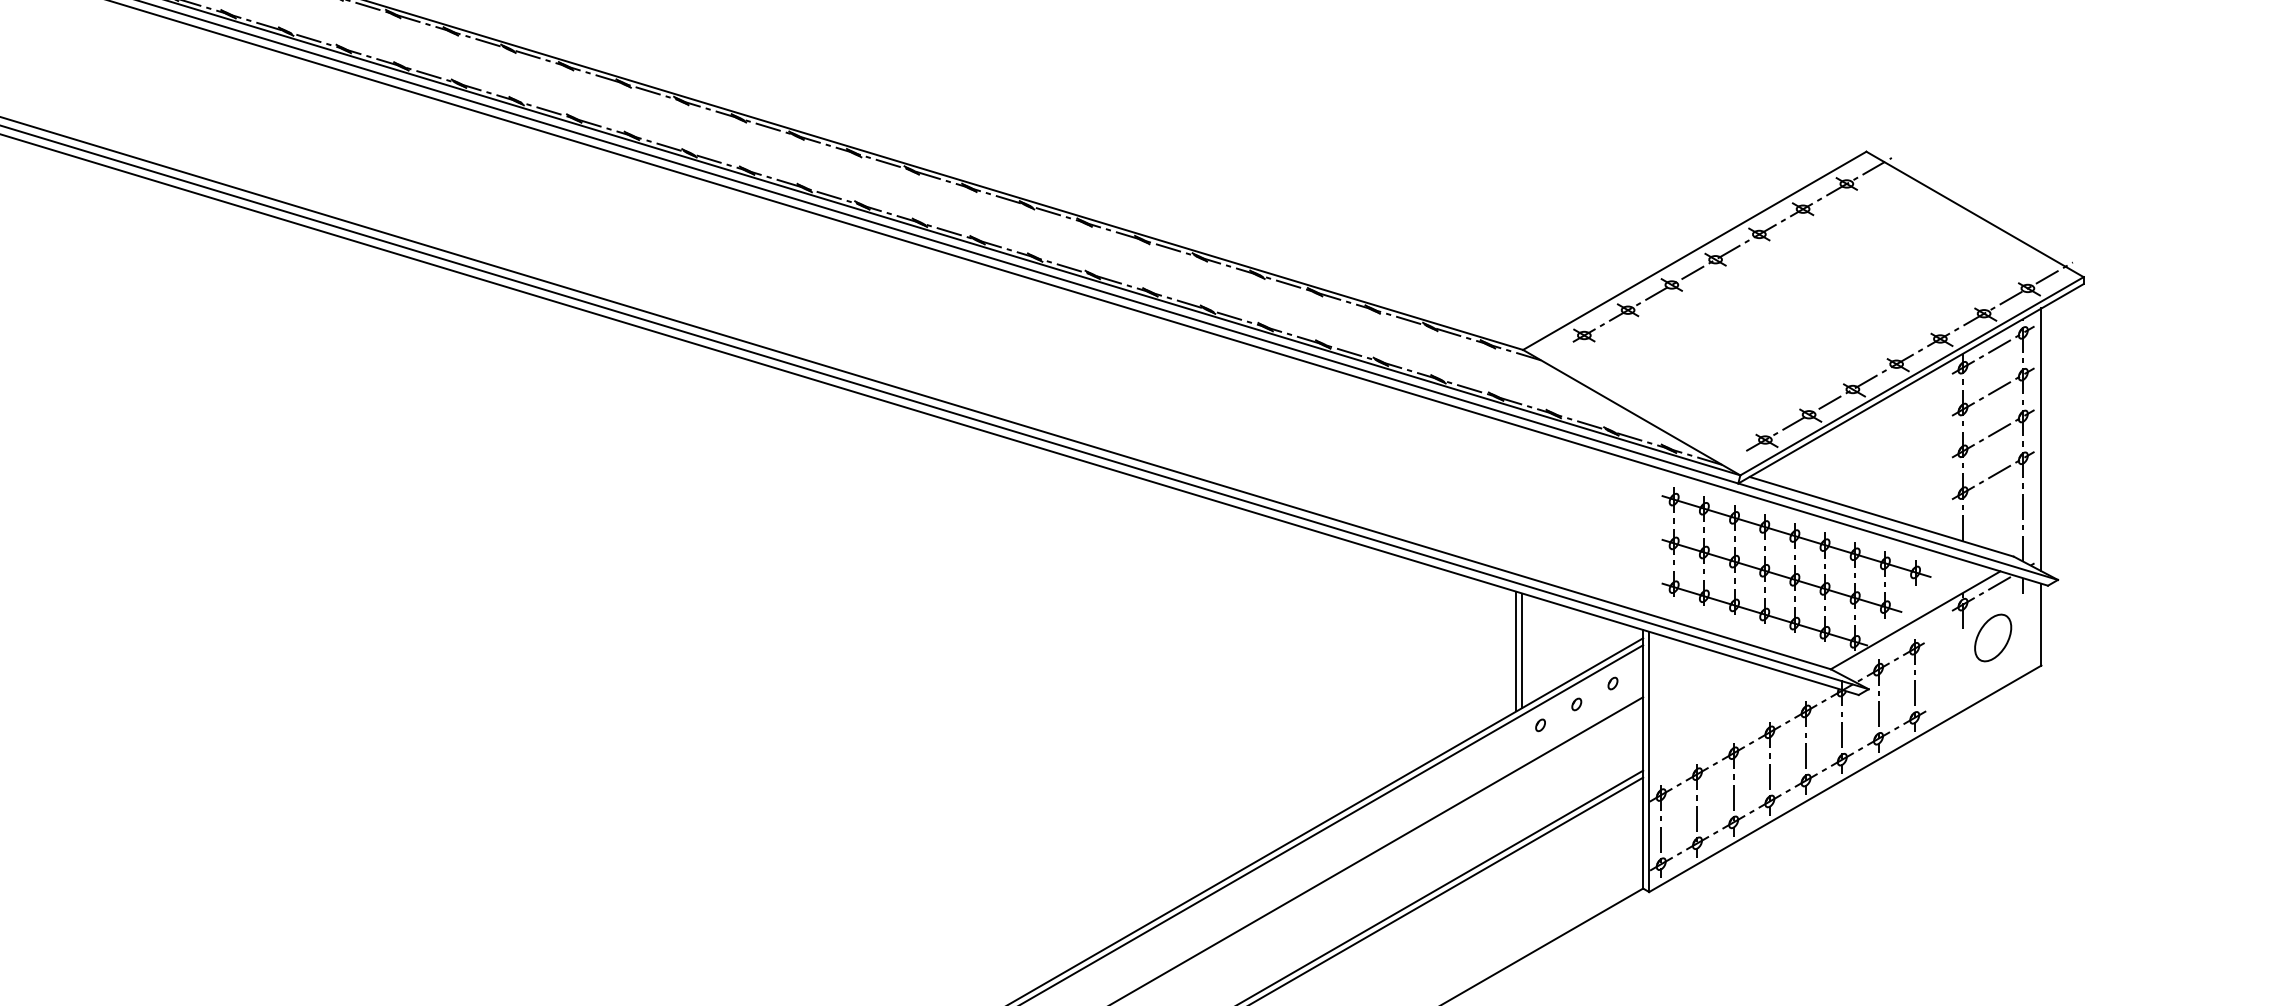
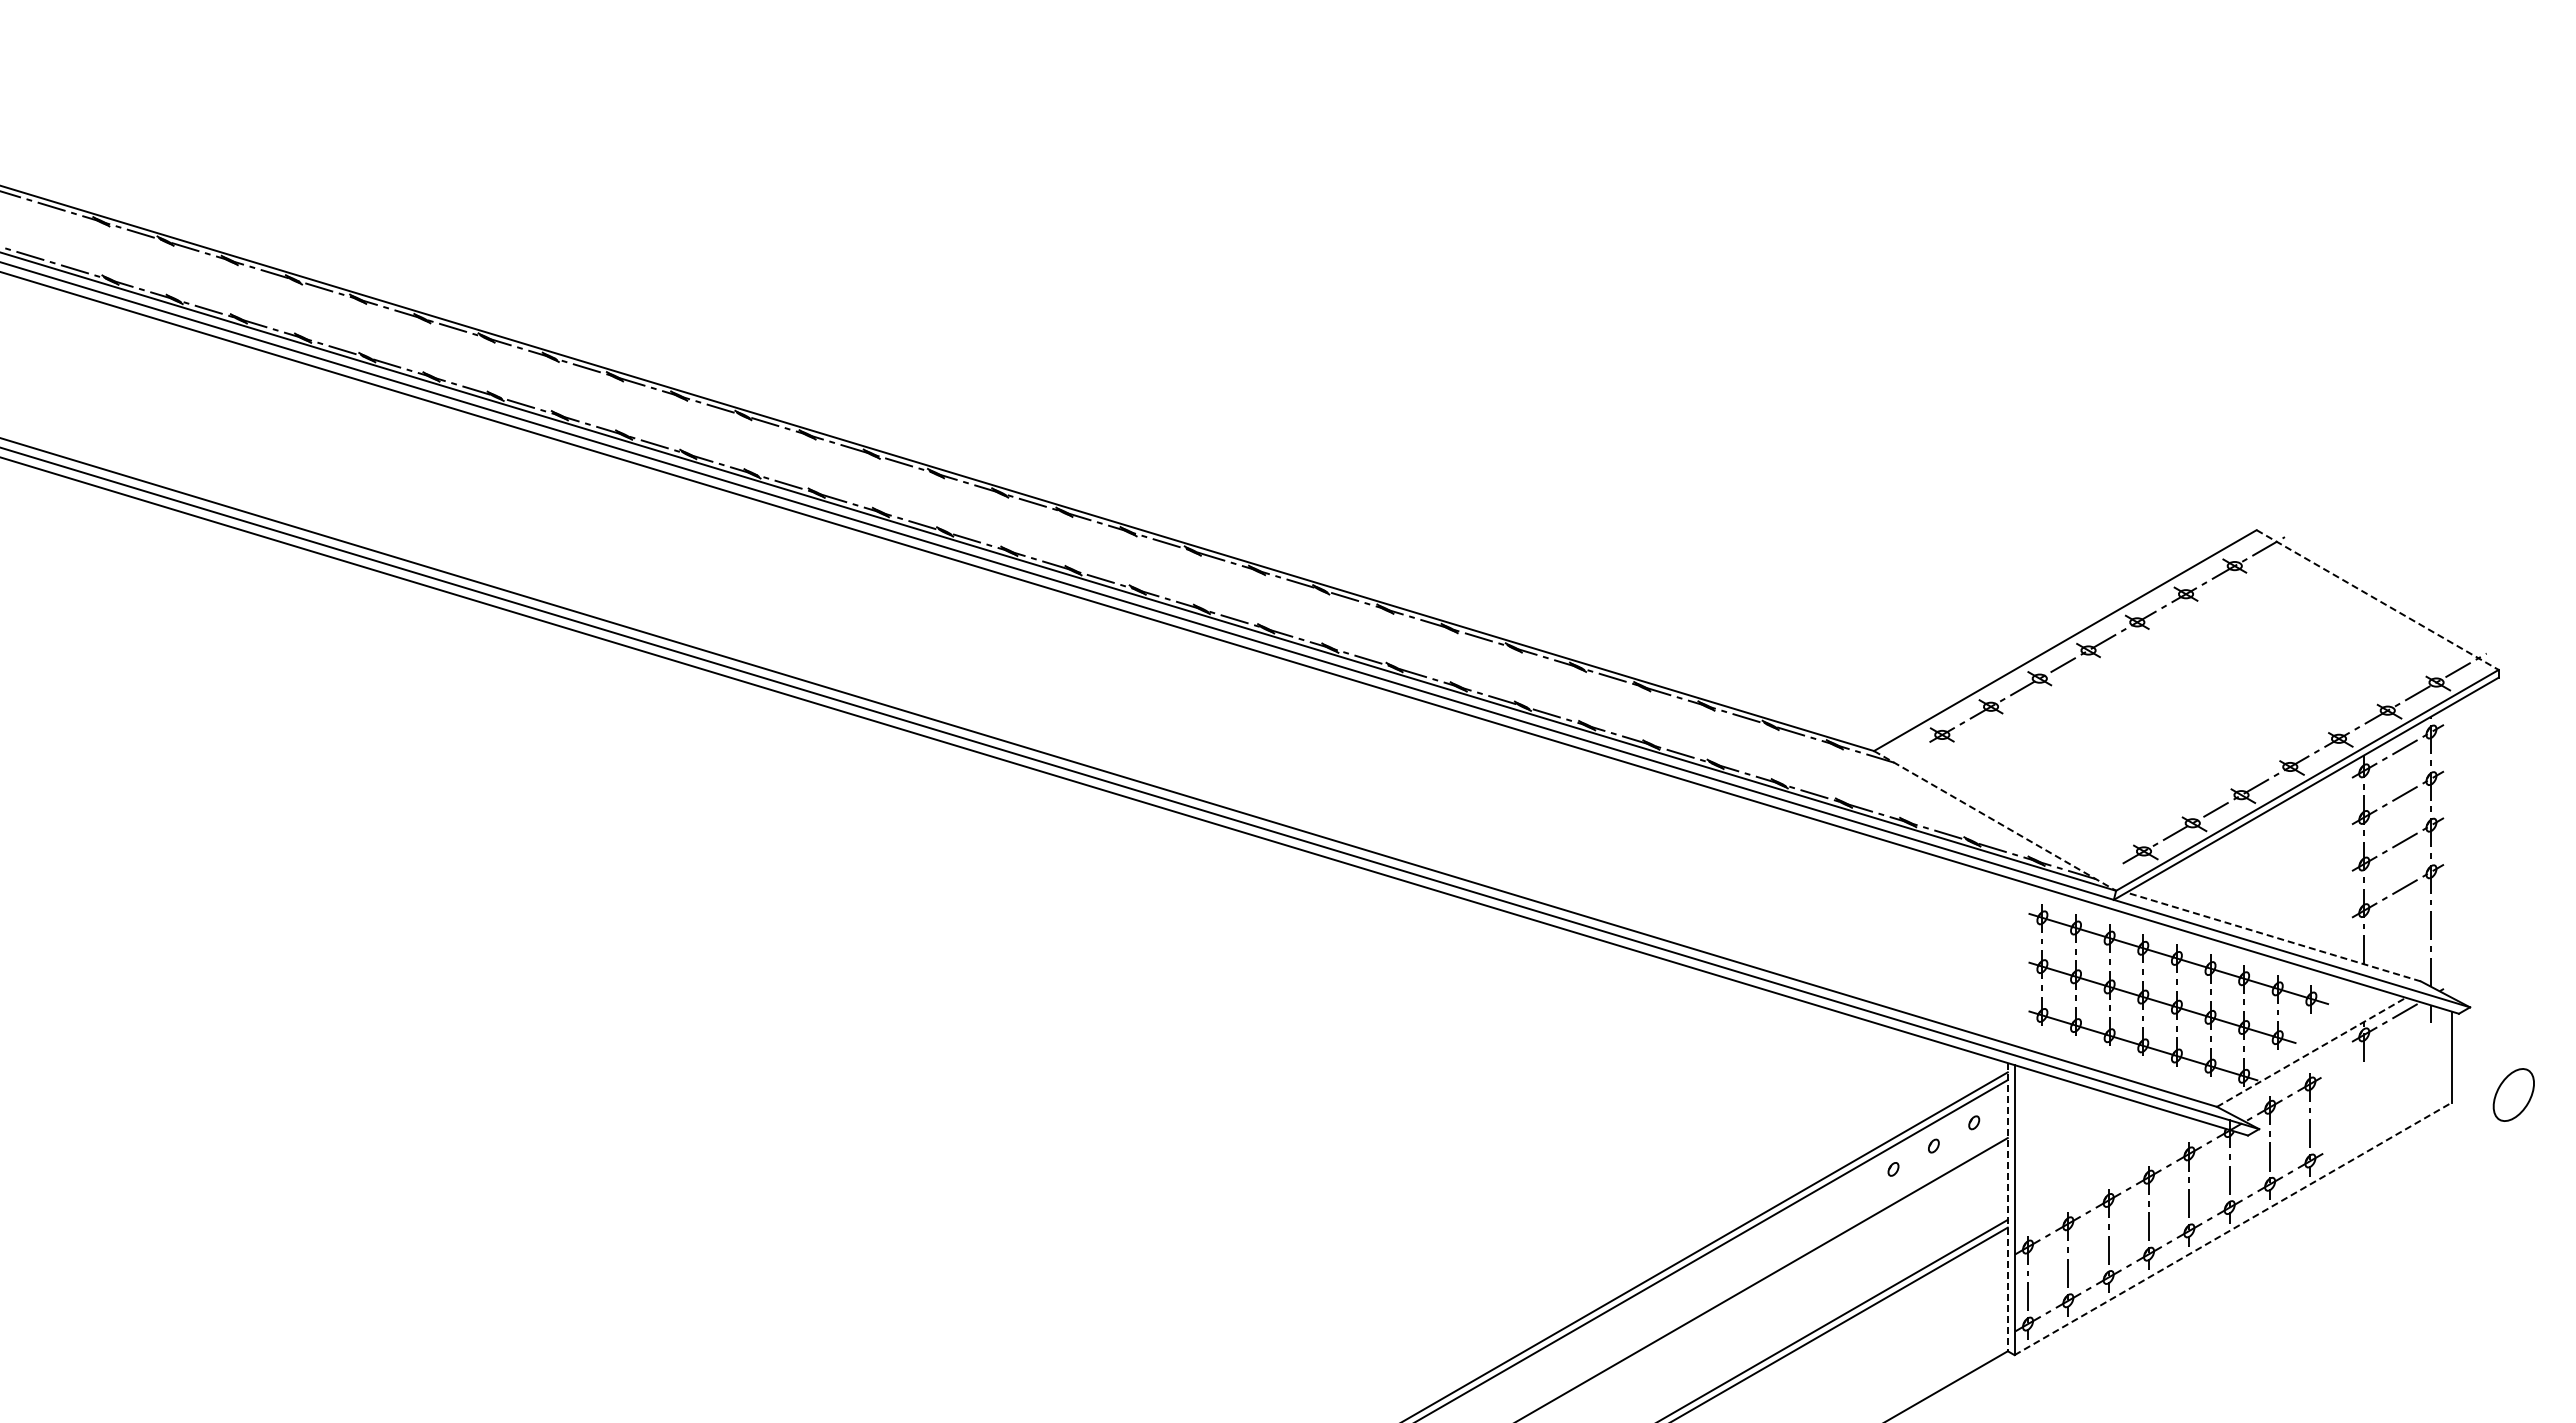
line: (1974, 214) -> (2377, 600), solid -> dashed
line: (1632, 412) -> (1995, 820), solid -> dashed
line: (2041, 439) -> (2451, 850), removed
line: (1881, 516) -> (2273, 936), solid -> dashed
line: (1915, 620) -> (2311, 1052), solid -> dashed
part: (1992, 637) -> (2513, 1094), moved
line: (1516, 650) -> (1866, 1086), removed
line: (1522, 650) -> (1873, 1085), removed
line: (1642, 759) -> (2007, 1207), solid -> dashed
line: (1845, 778) -> (2233, 1228), solid -> dashed

